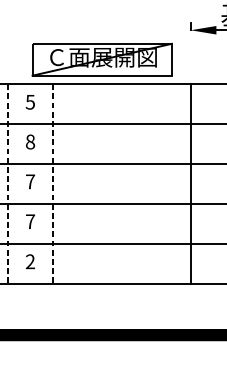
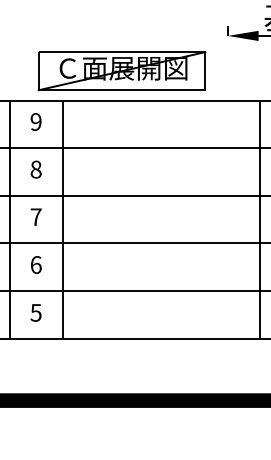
text: (29, 101) -> (35, 121), 5 -> 9
line: (191, 183) -> (259, 219), moved
line: (8, 184) -> (9, 220), dashed -> solid
line: (52, 184) -> (62, 220), dashed -> solid
text: (29, 221) -> (35, 264), 7 -> 6
text: (29, 261) -> (35, 312), 2 -> 5

